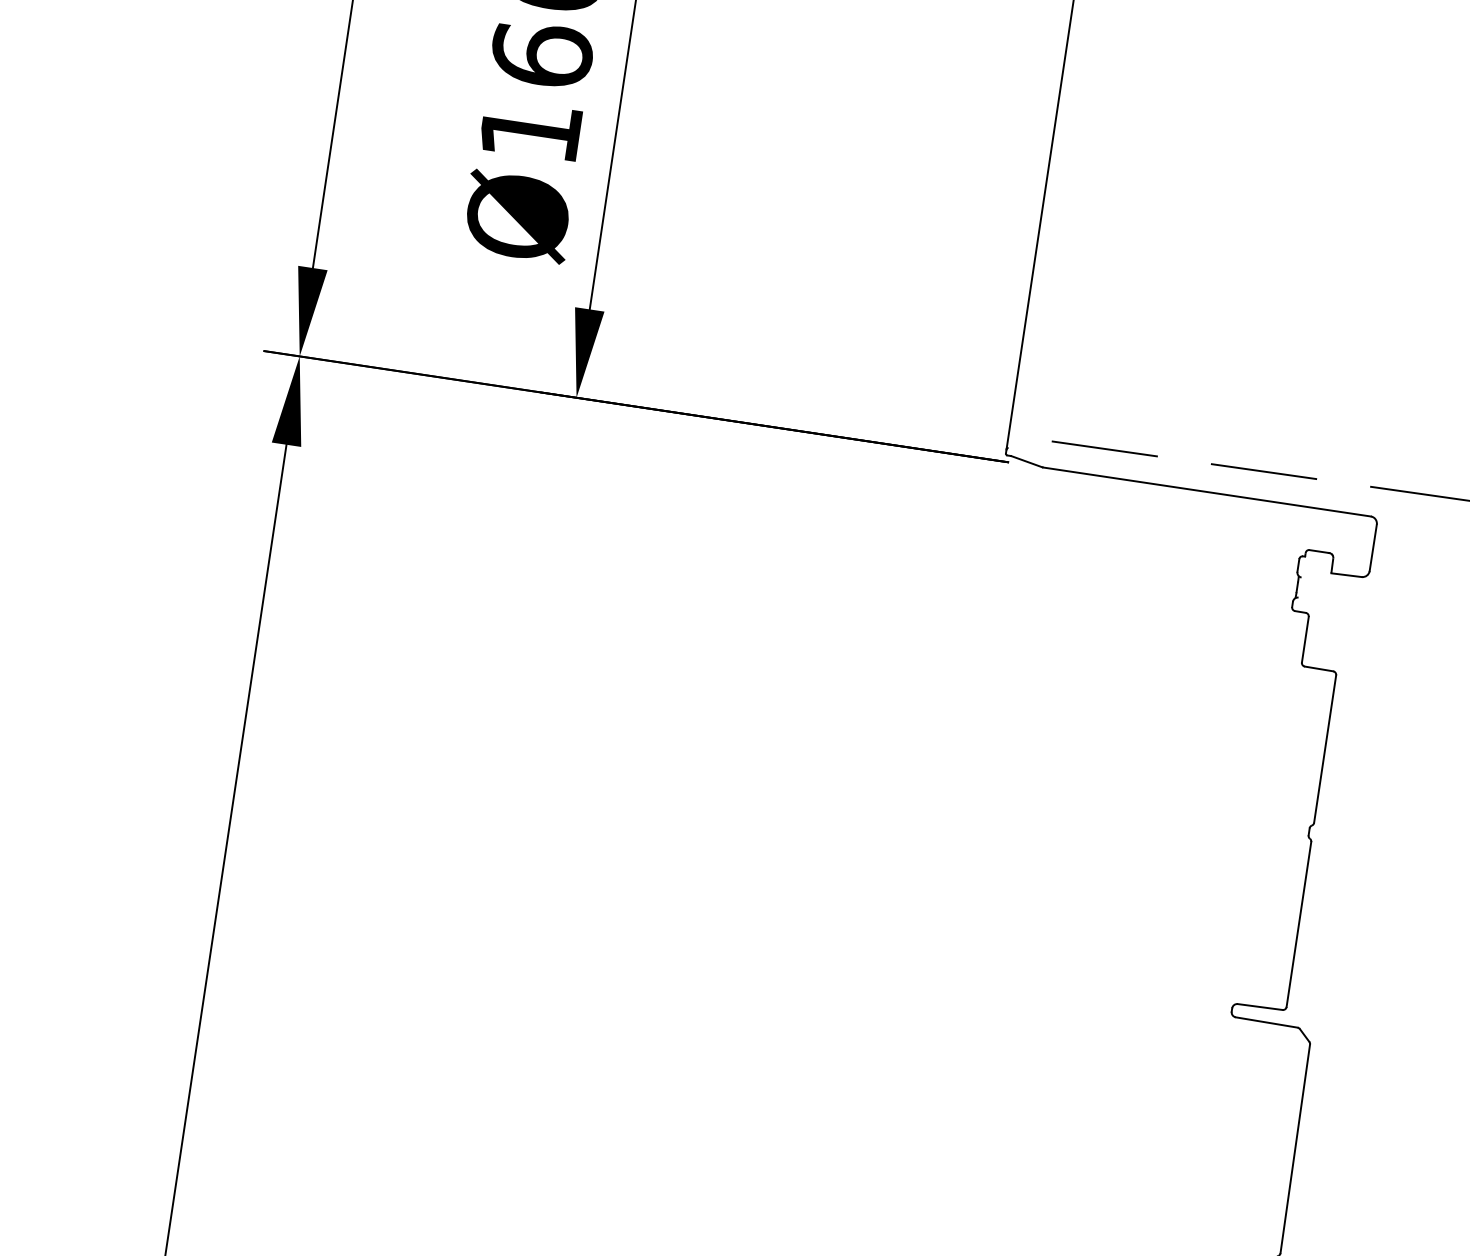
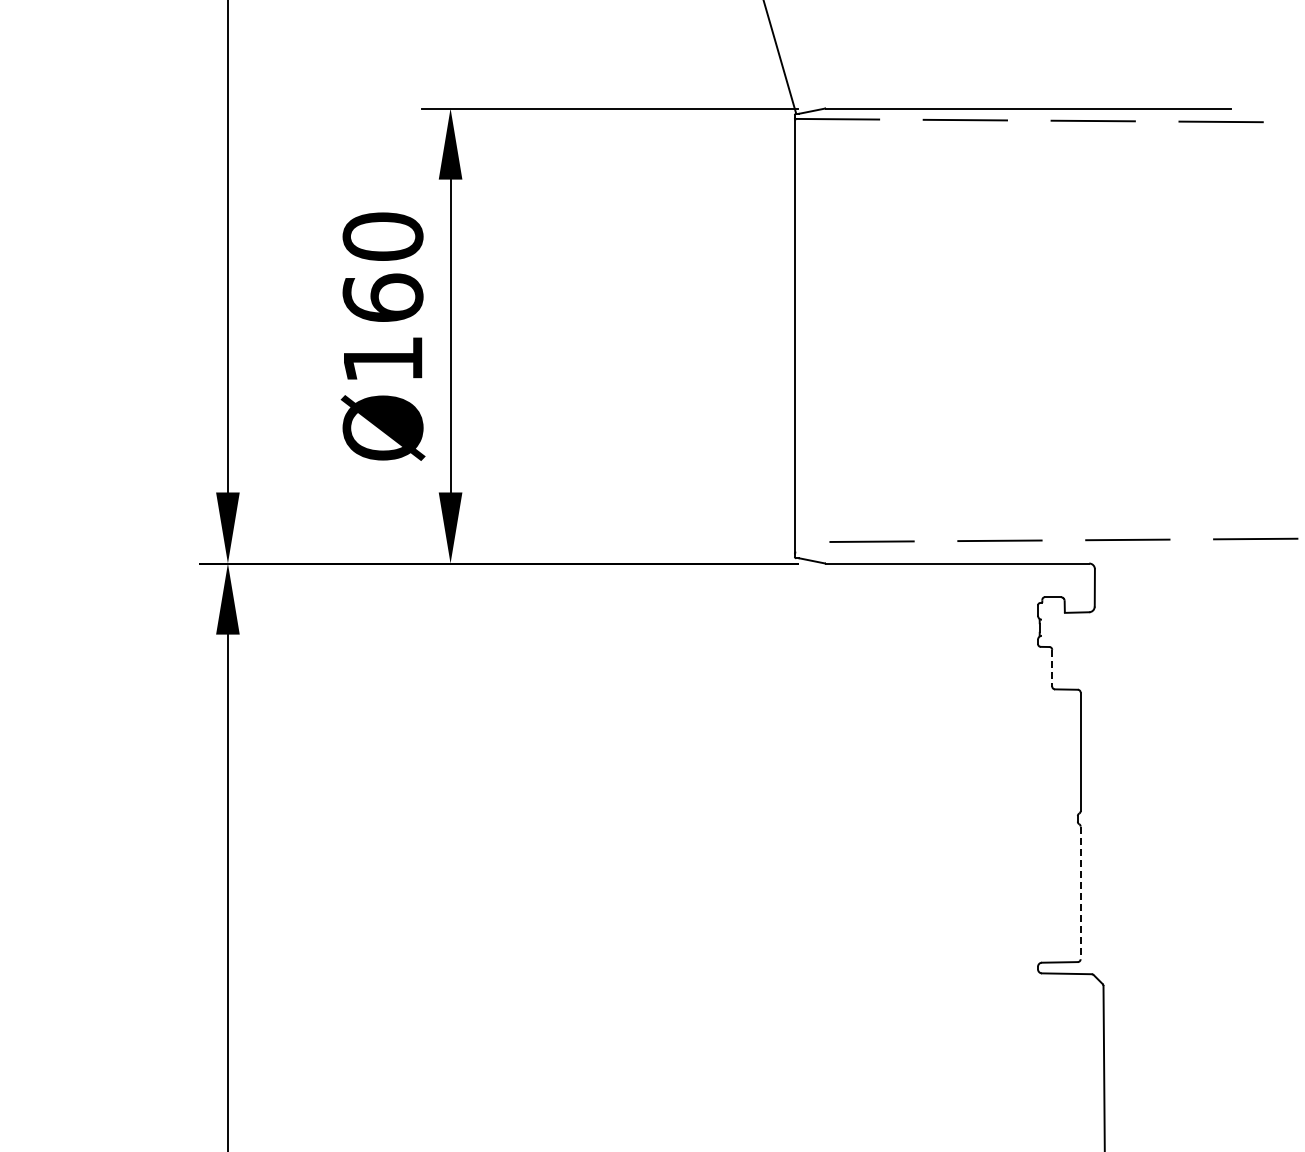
line: (1305, 640) -> (1052, 668), solid -> dashed
line: (1298, 925) -> (1080, 893), solid -> dashed

